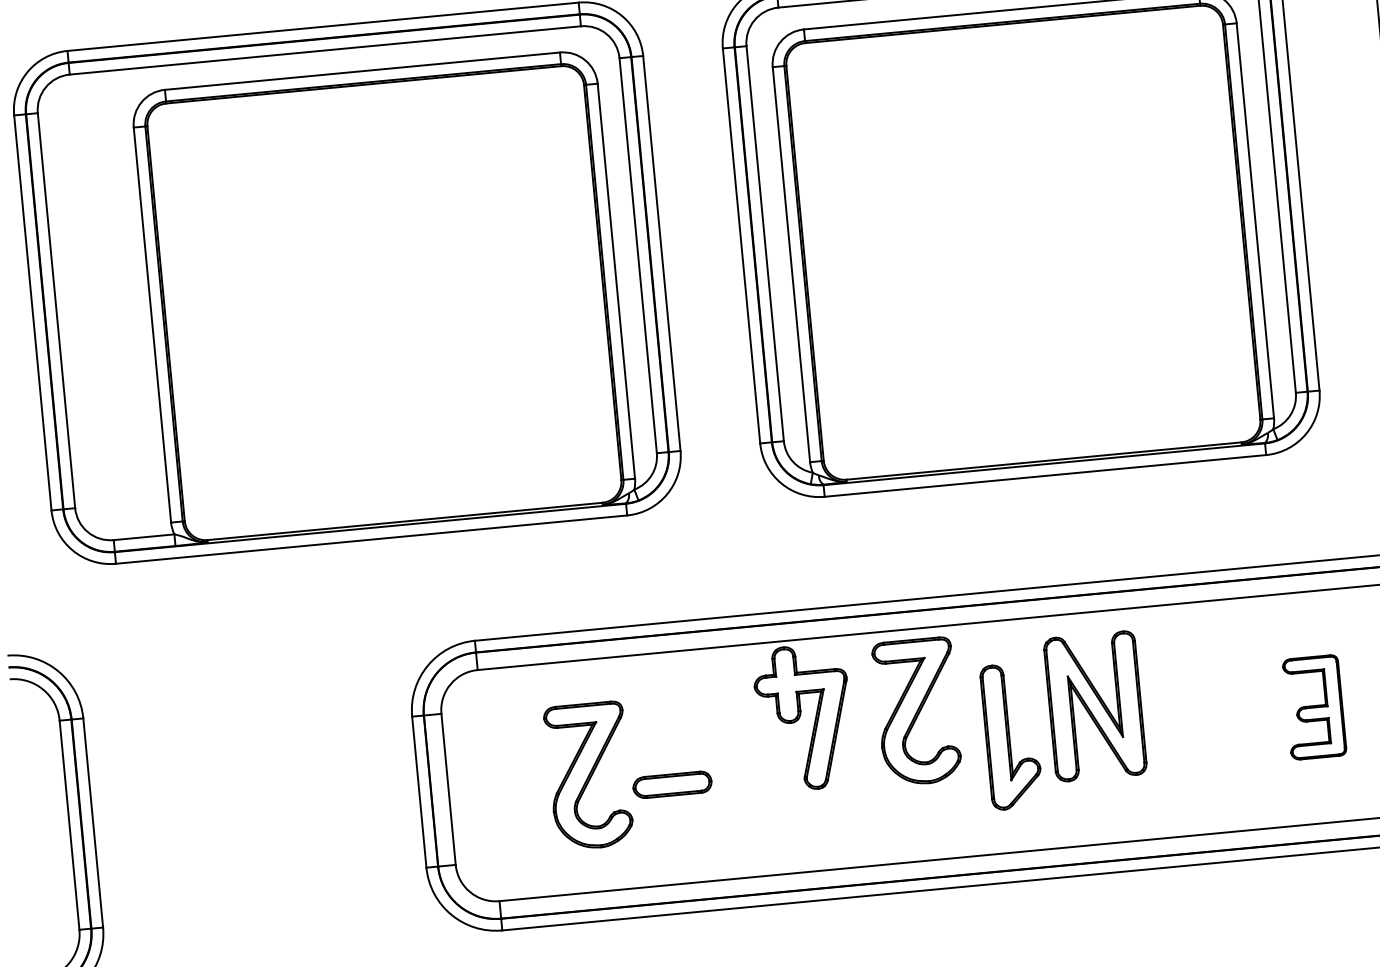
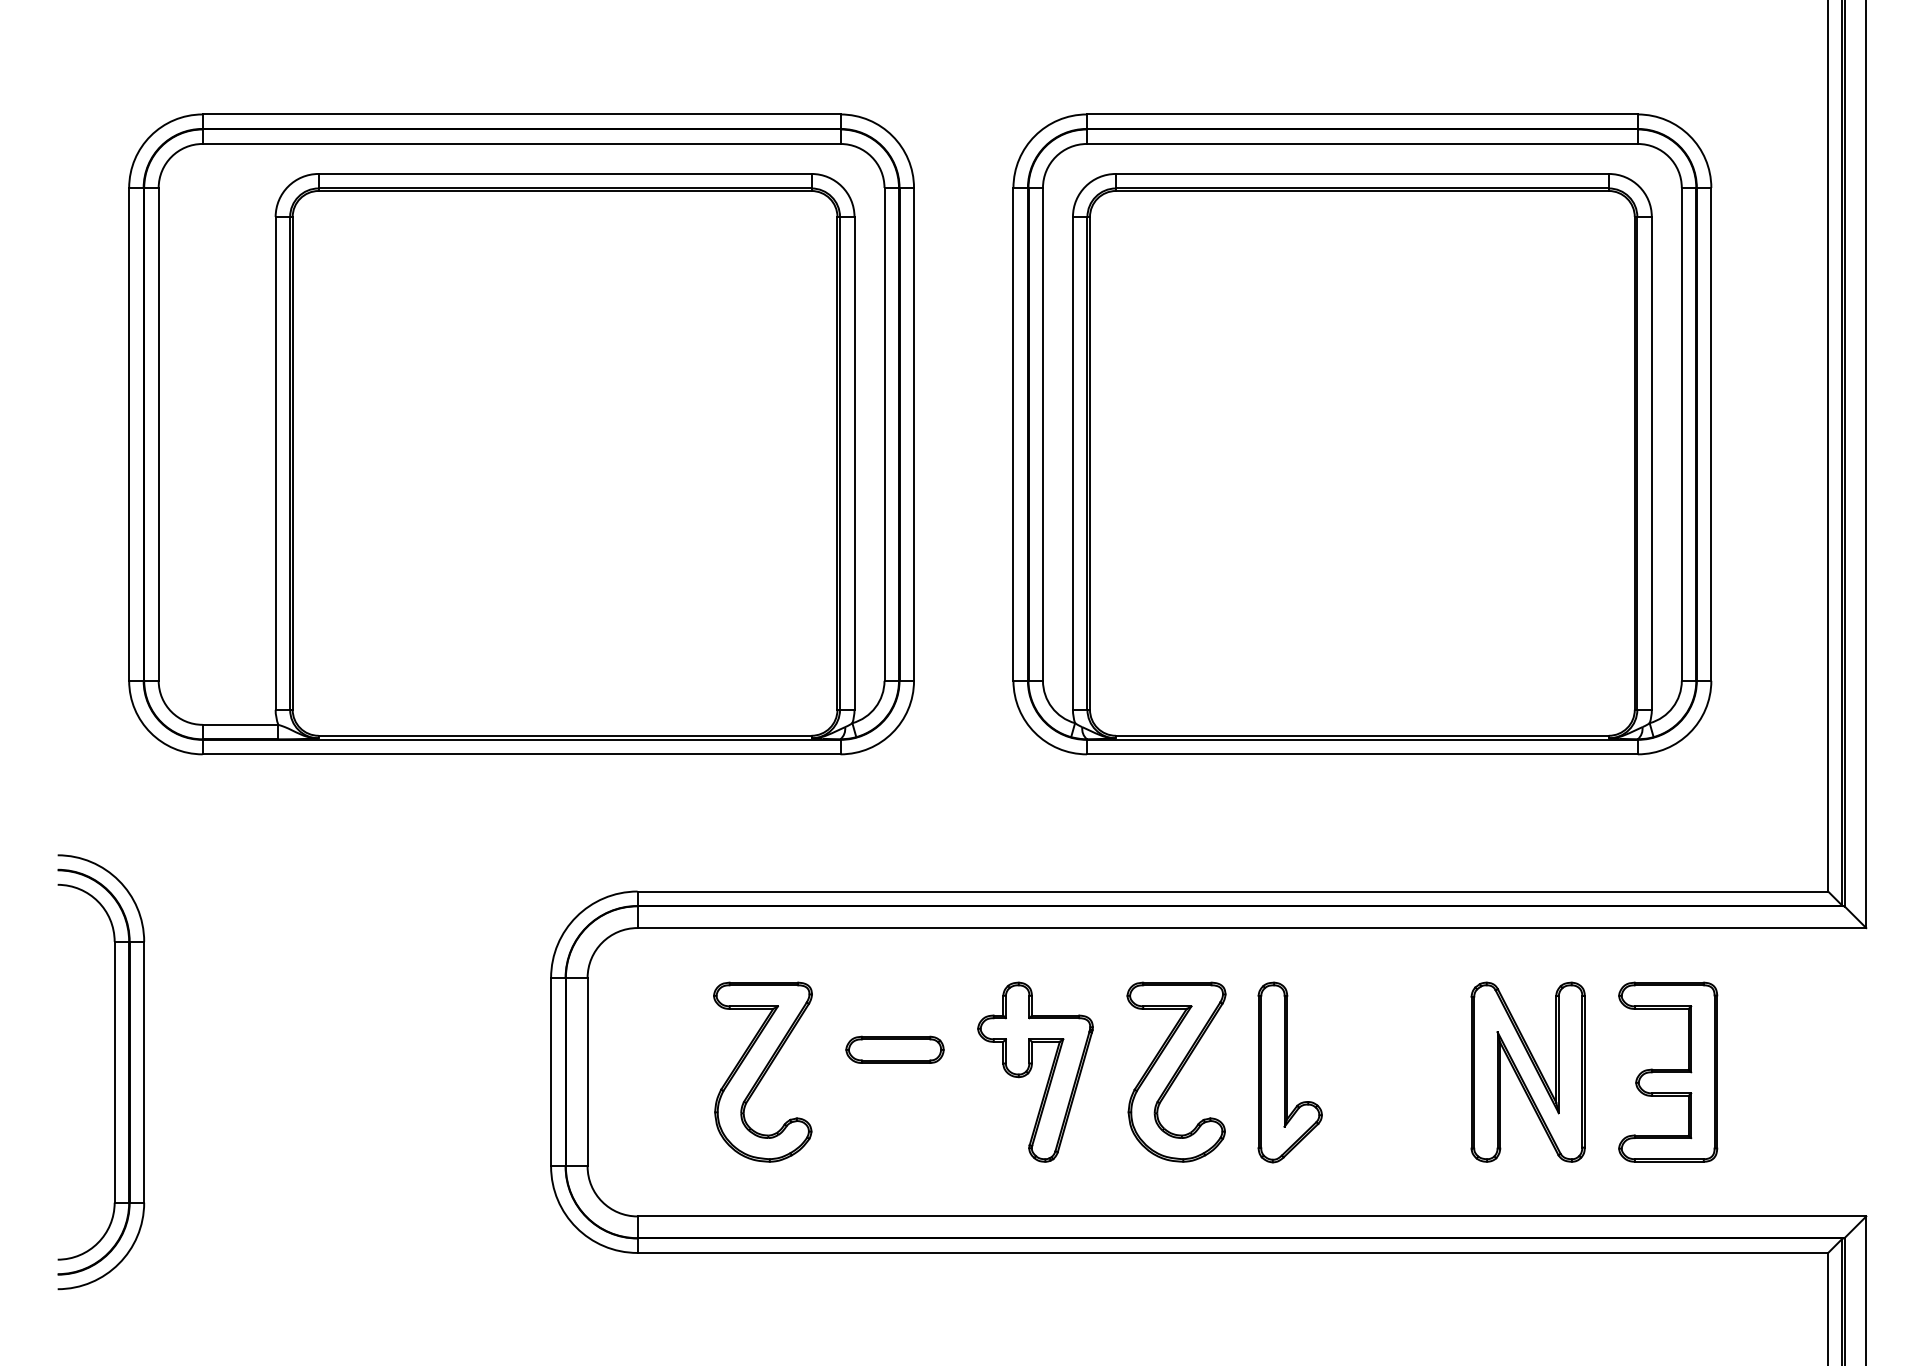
part: (1094, 705) -> (1527, 1071), moved
part: (1314, 706) -> (1668, 1071), size x1.43
part: (917, 711) -> (1176, 1071), moved
part: (803, 717) -> (1035, 1071), moved
part: (672, 784) -> (894, 1049), moved

